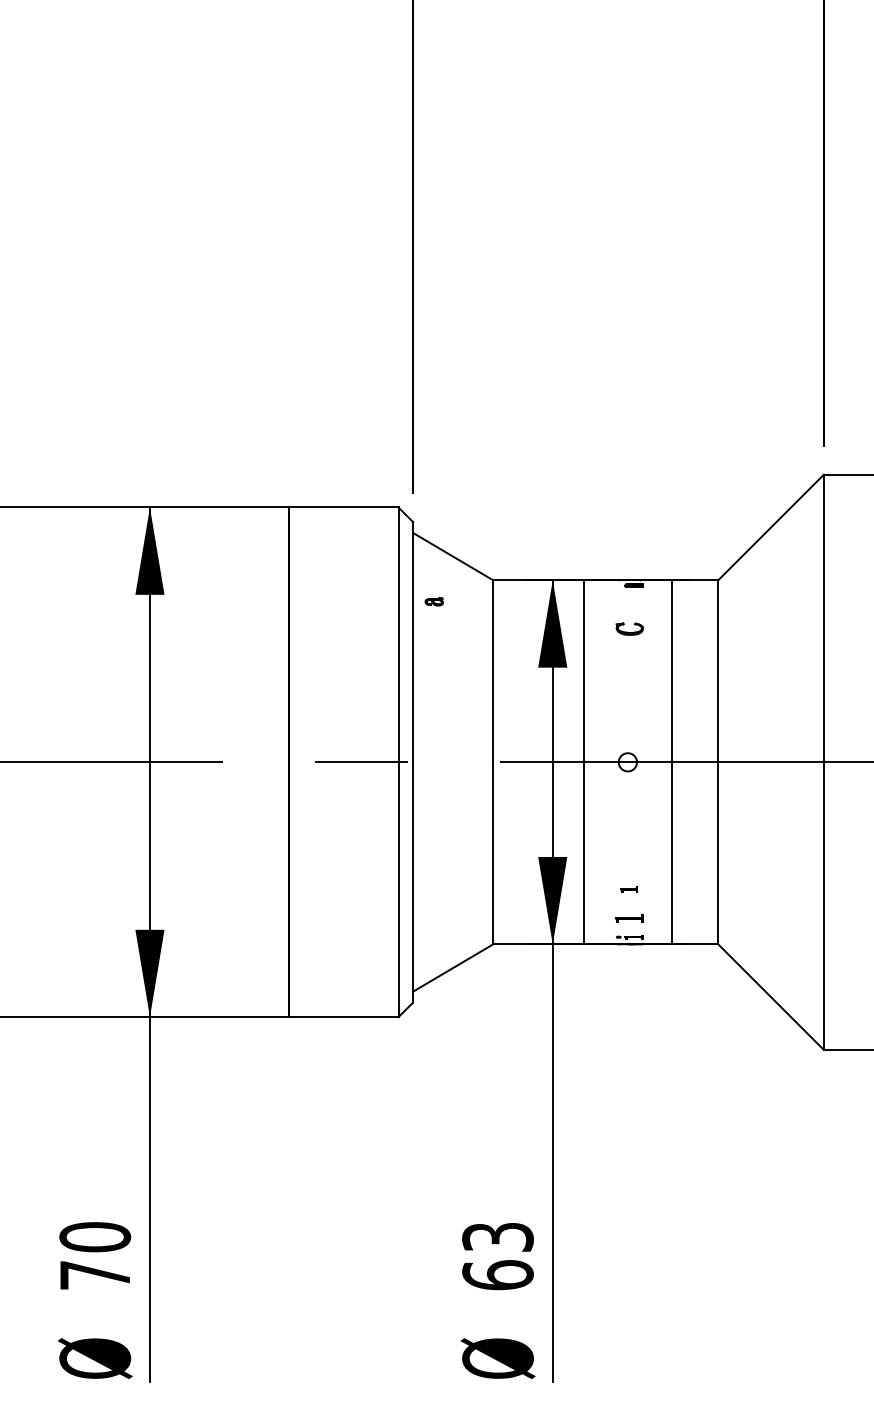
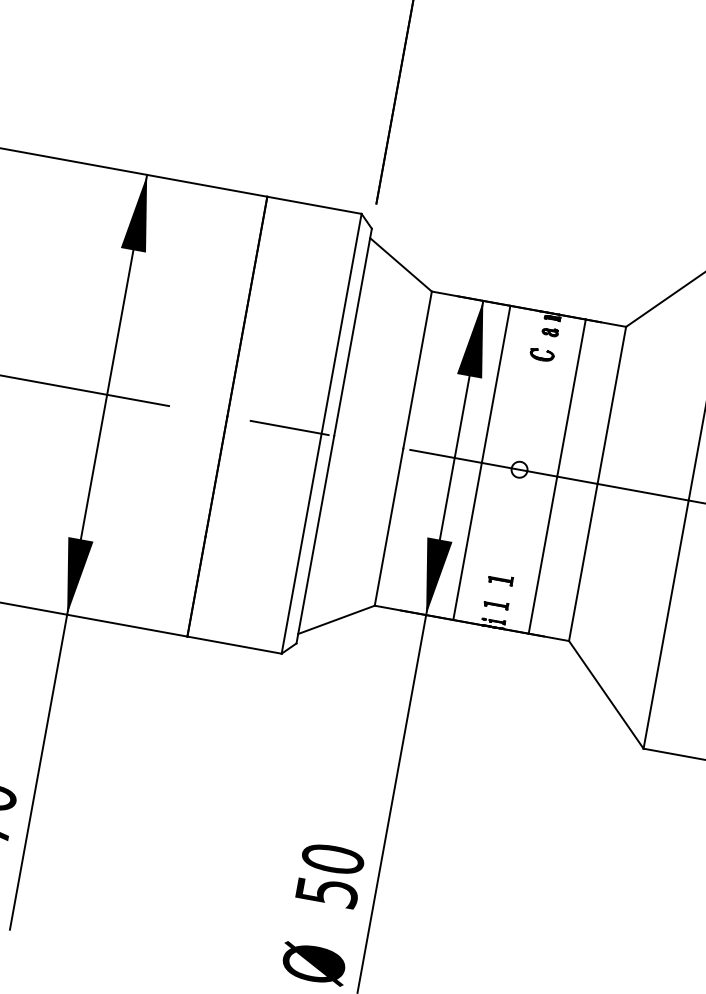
part: (433, 601) -> (549, 331), moved
part: (629, 889) -> (501, 579), size x1.67
text: (497, 1256) -> (329, 875), 63 -> 50

